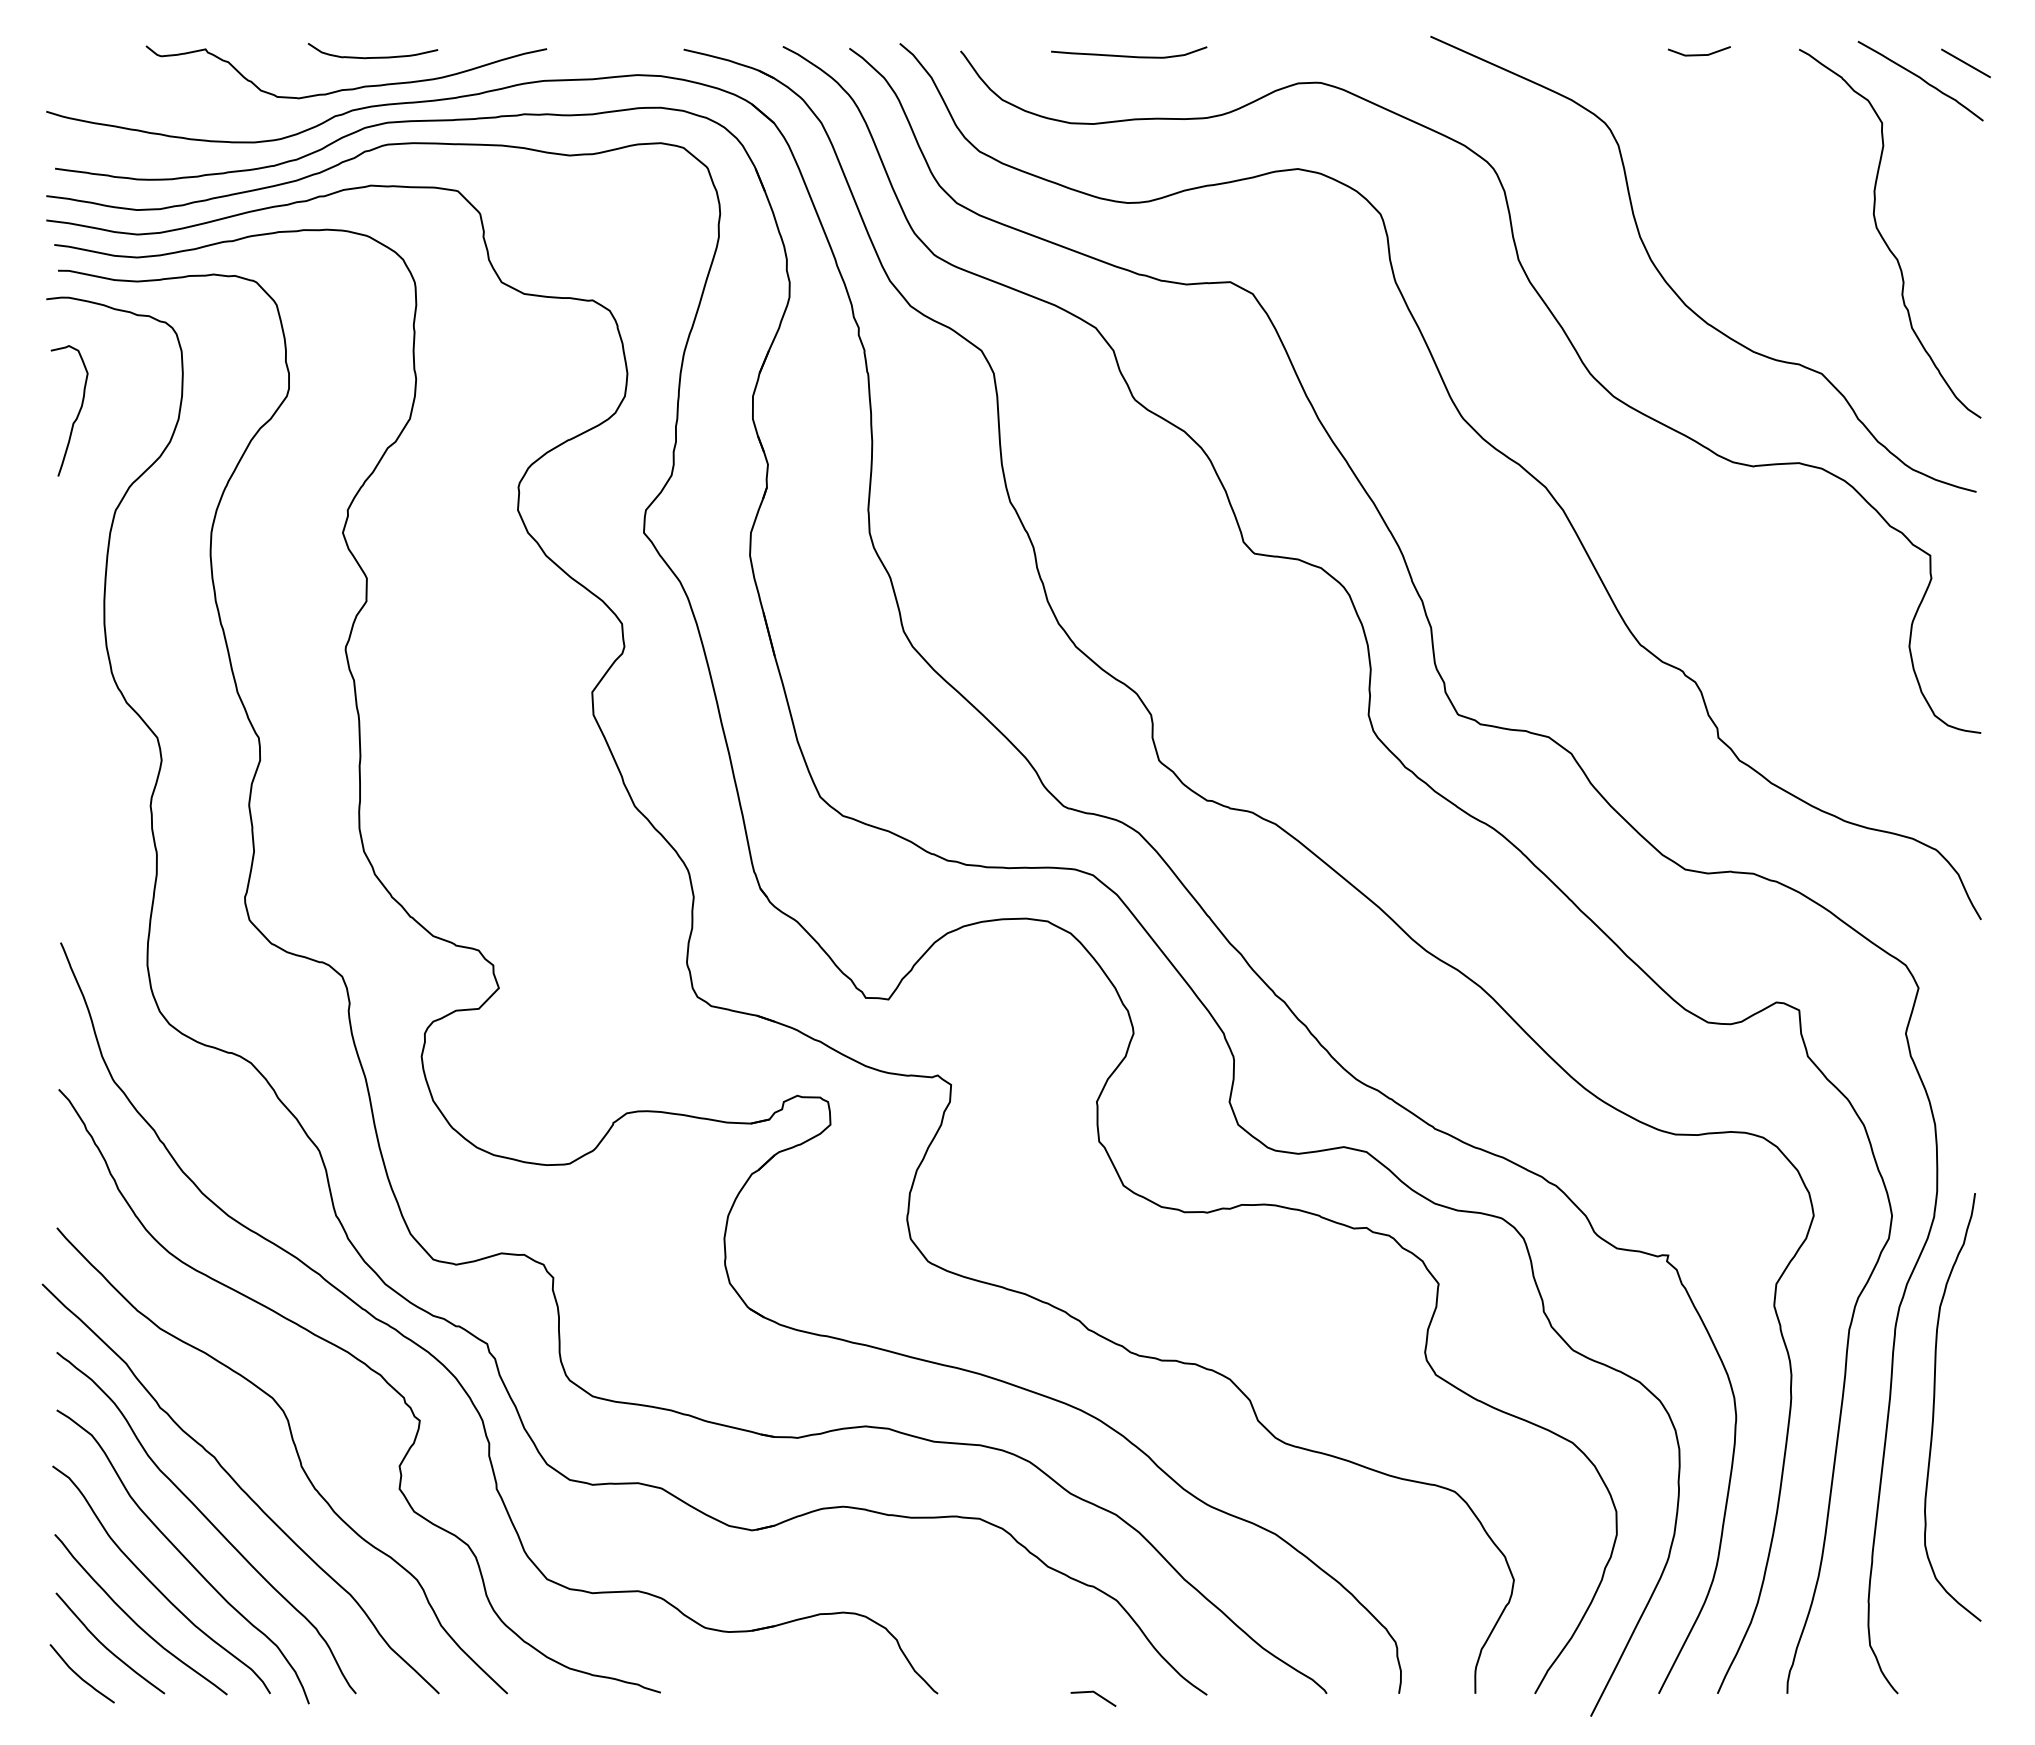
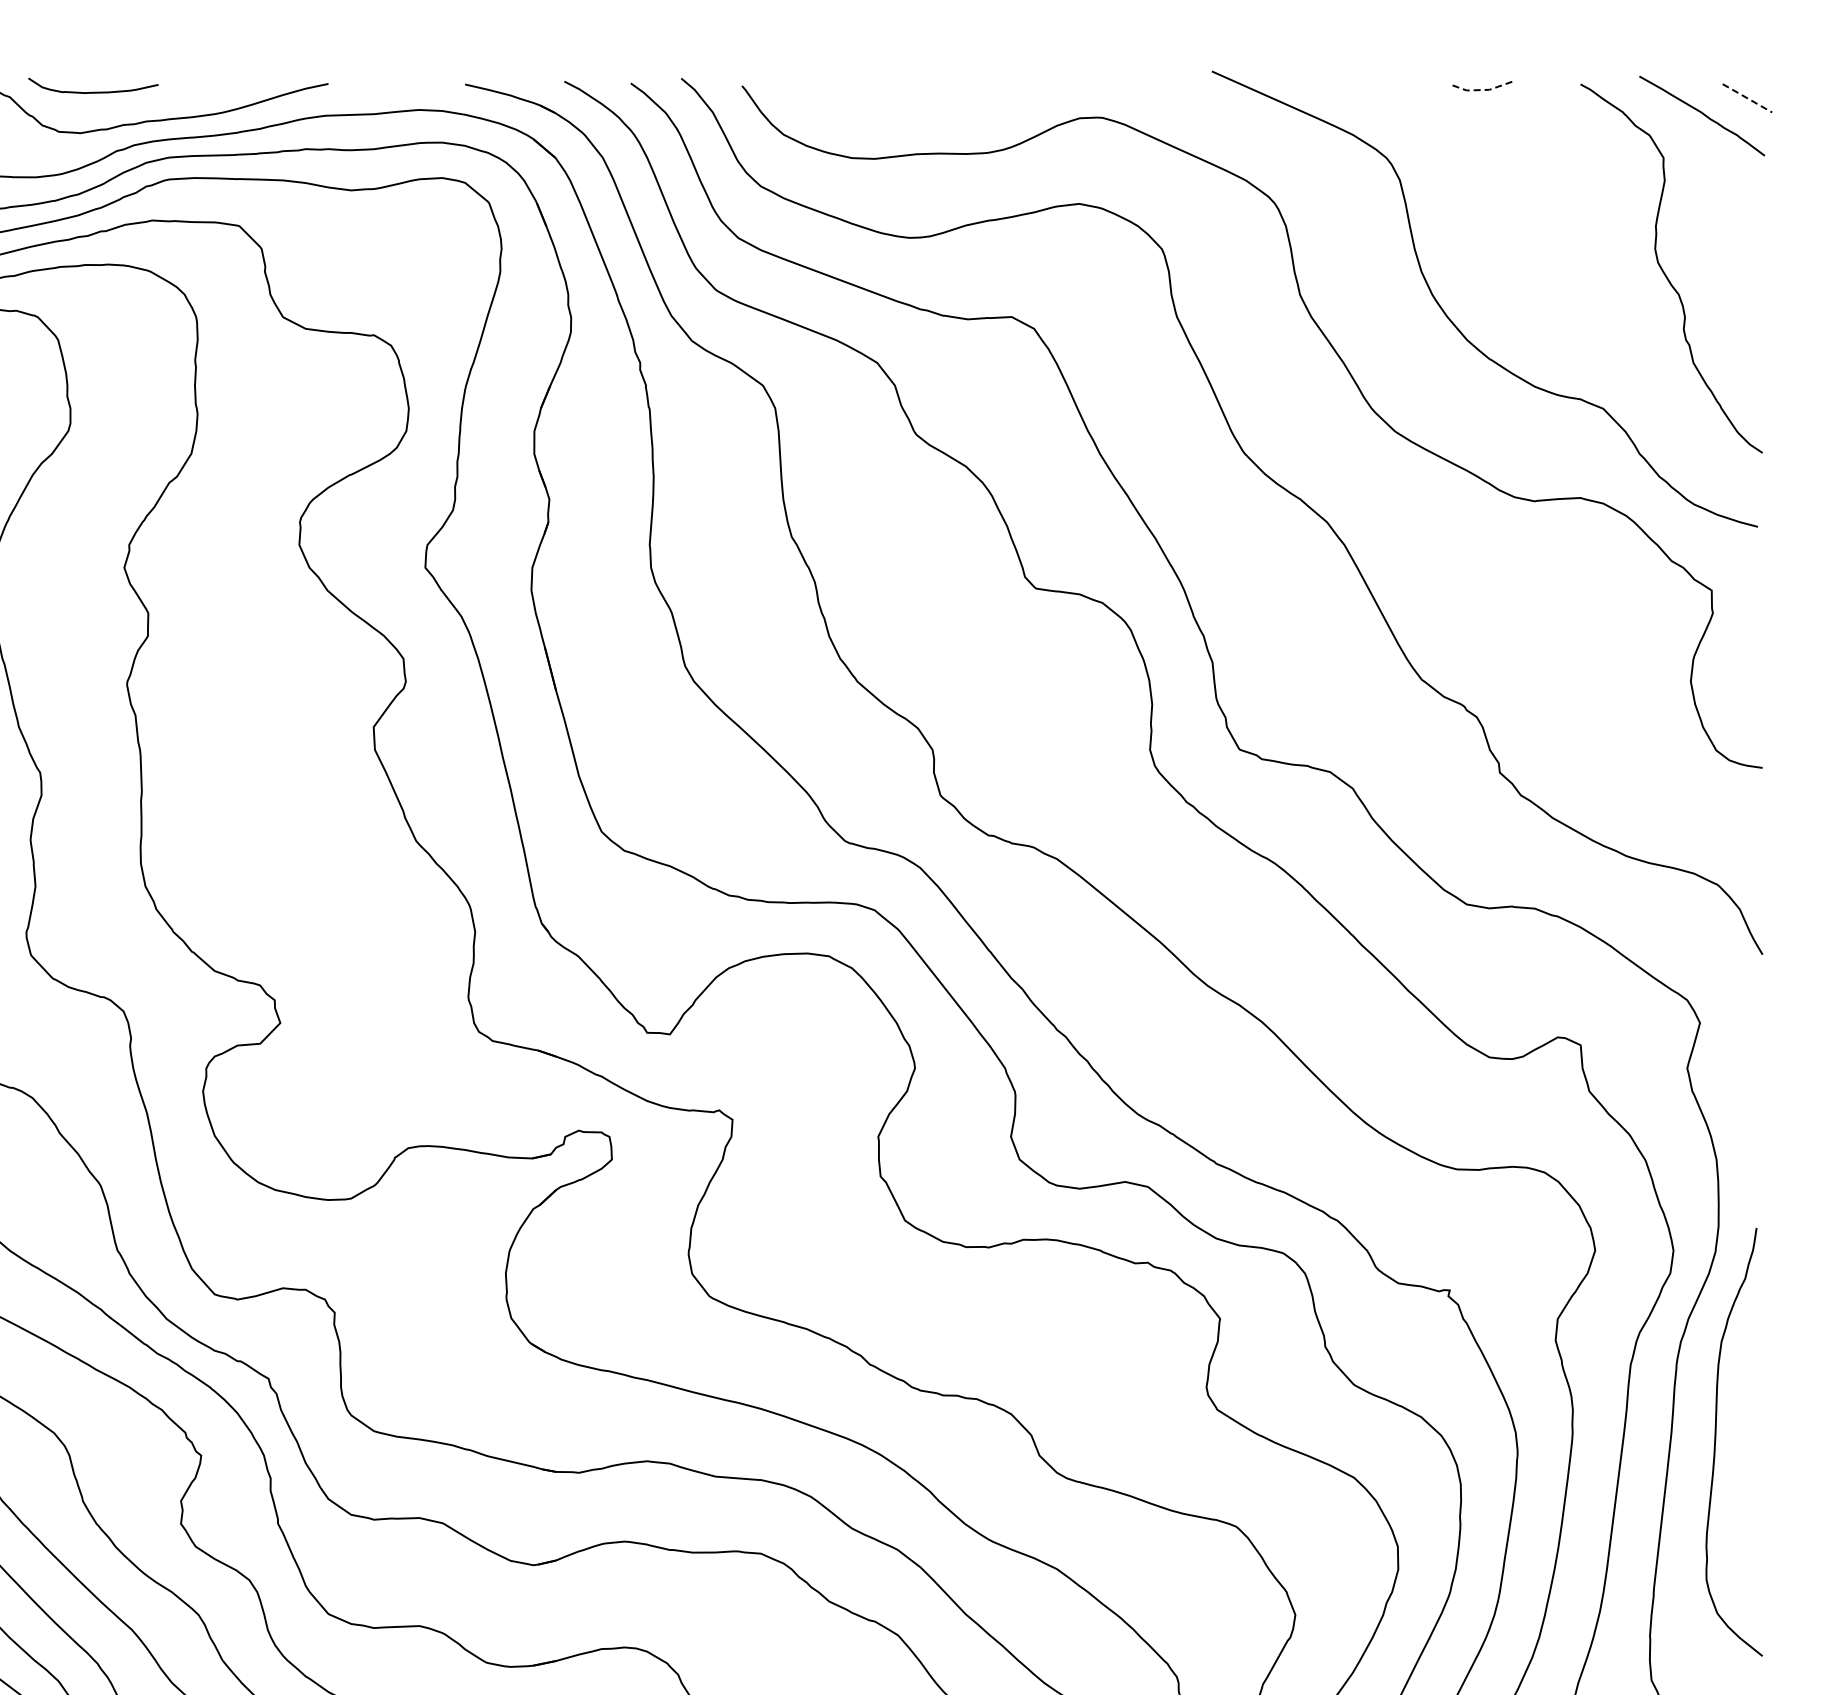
curve: (1129, 55) -> (910, 90), removed
line: (1699, 55) -> (1480, 90), solid -> dashed
curve: (372, 57) -> (92, 92), moved
line: (1966, 63) -> (1747, 98), solid -> dashed

